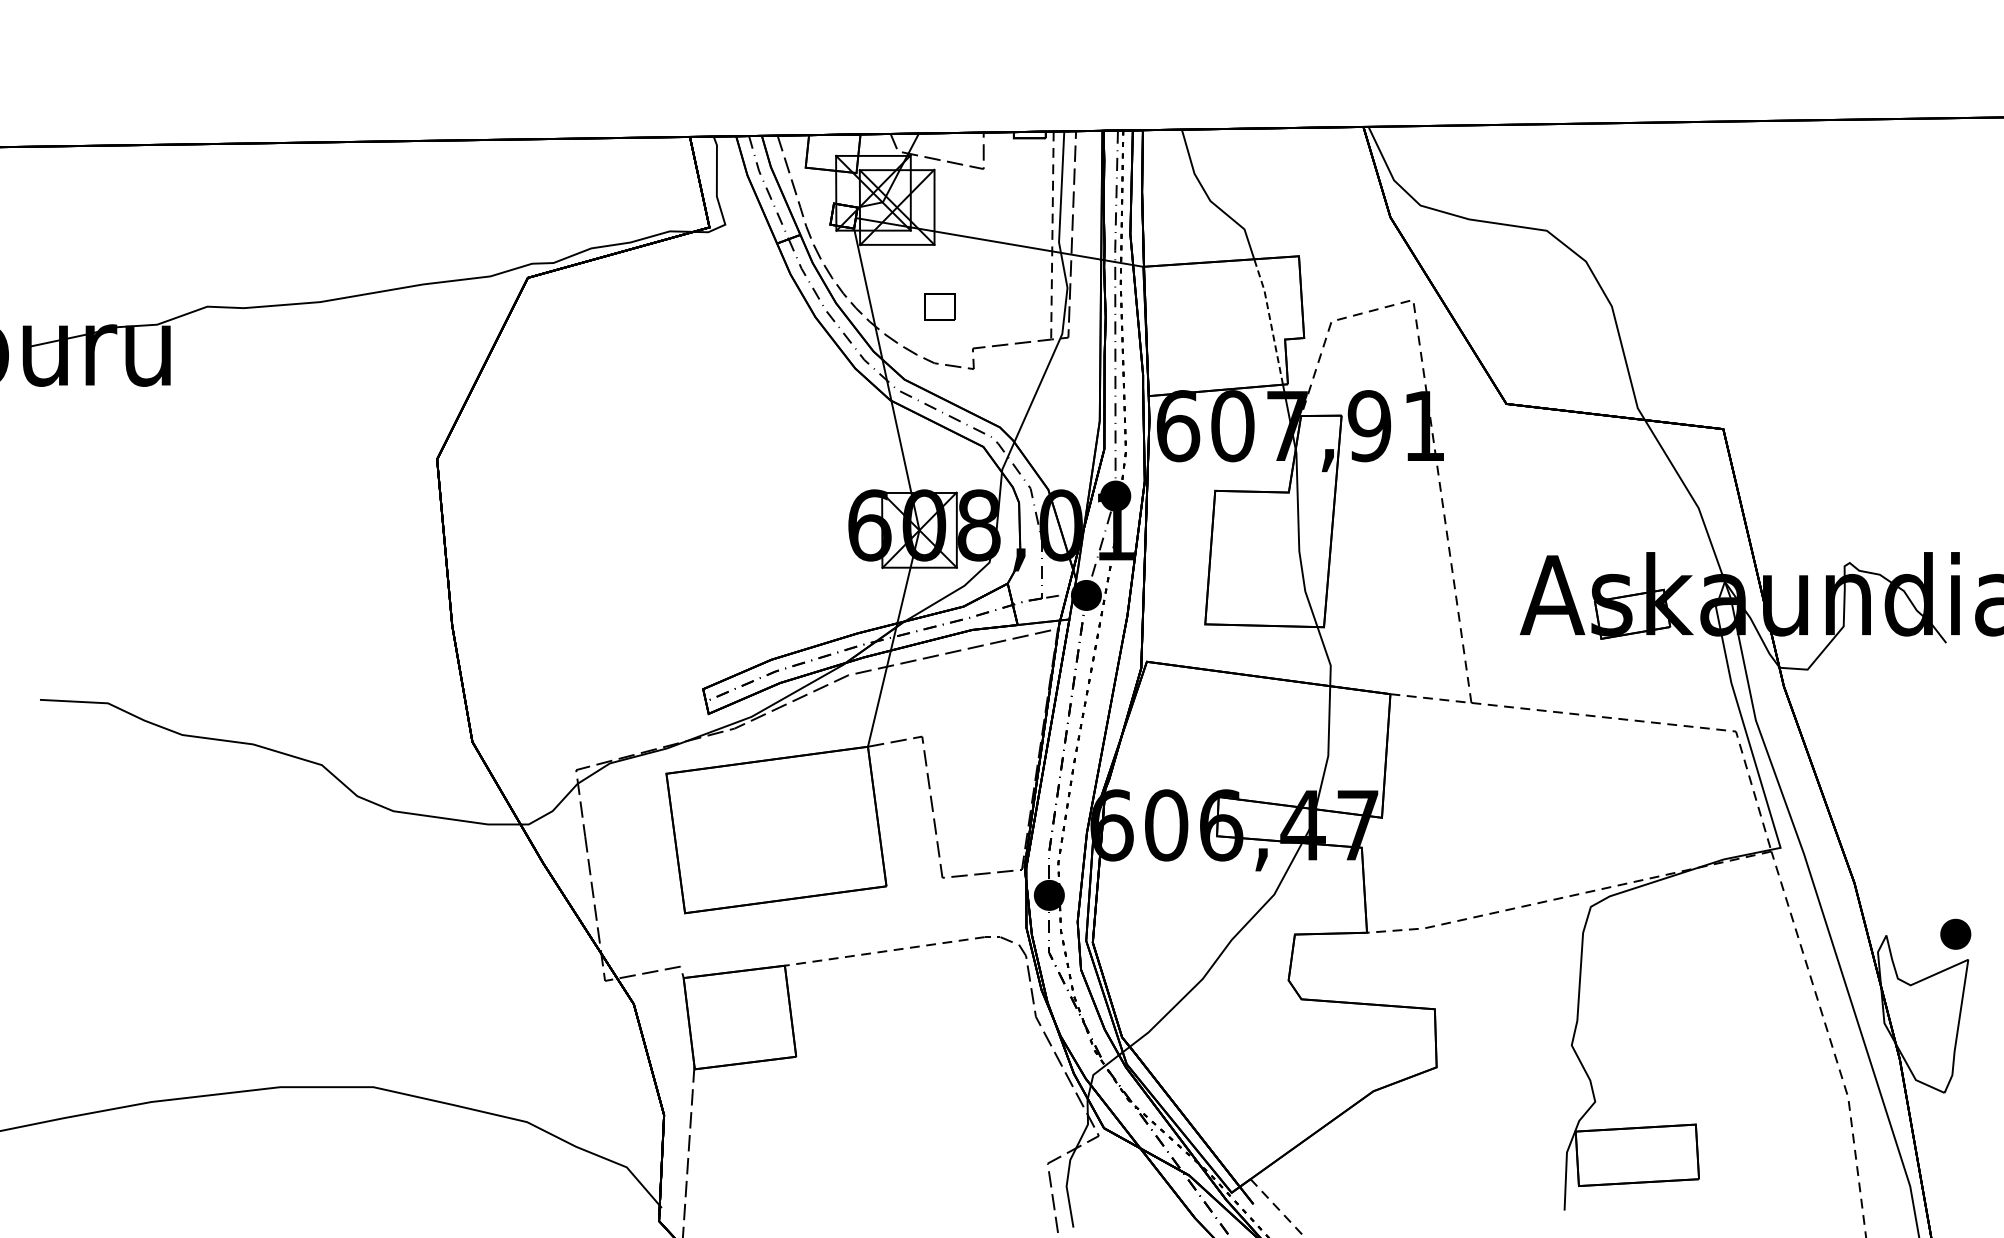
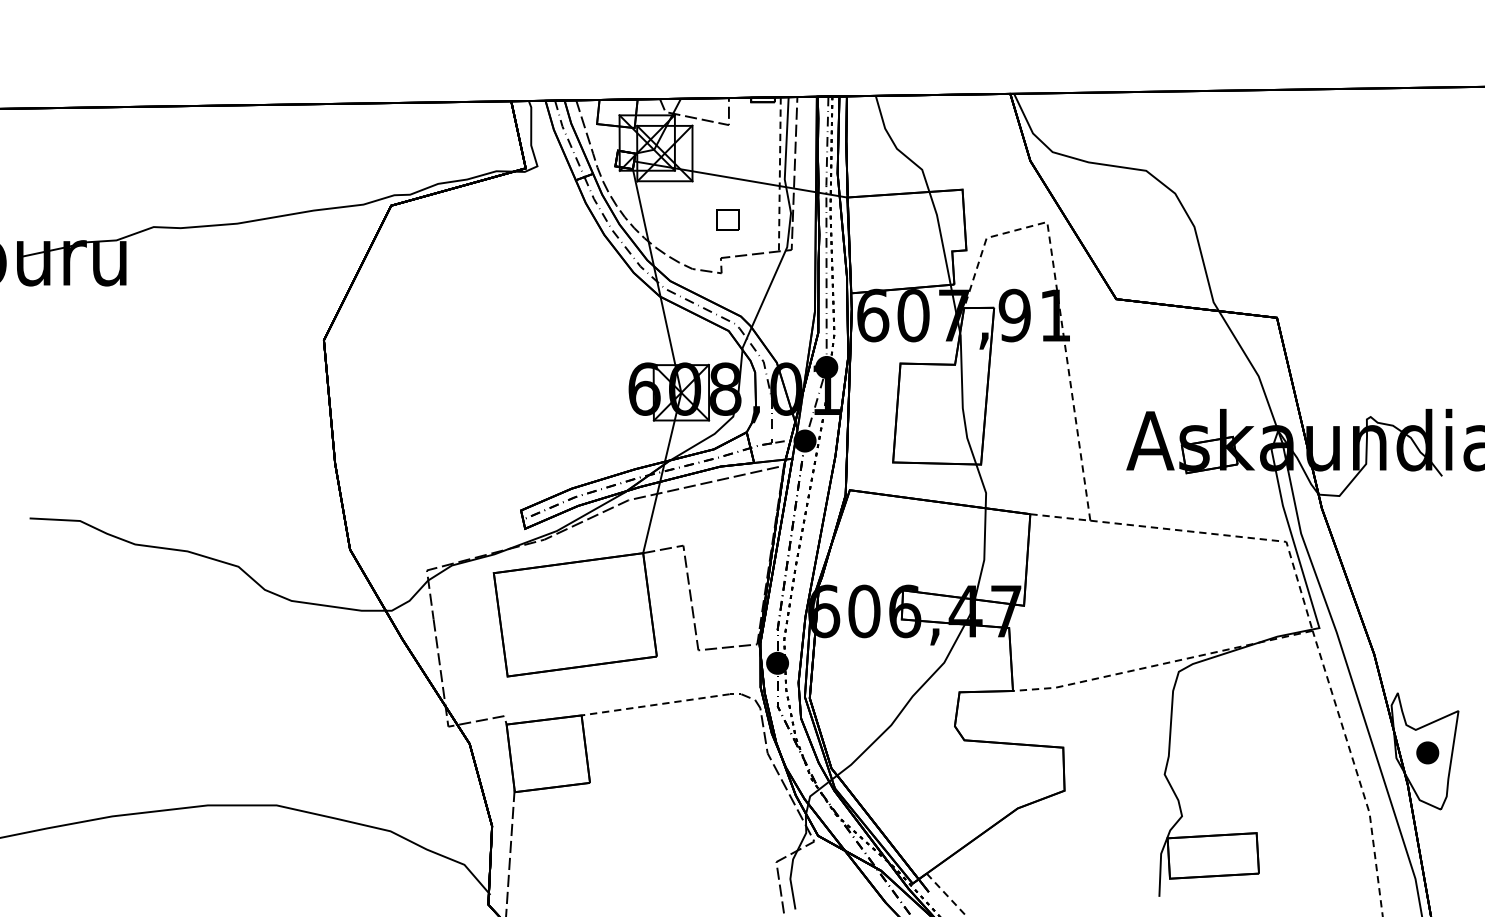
part: (939, 306) -> (727, 219), moved
line: (1270, 320) -> (941, 237), dashed -> solid
part: (1955, 933) -> (1427, 752), moved

